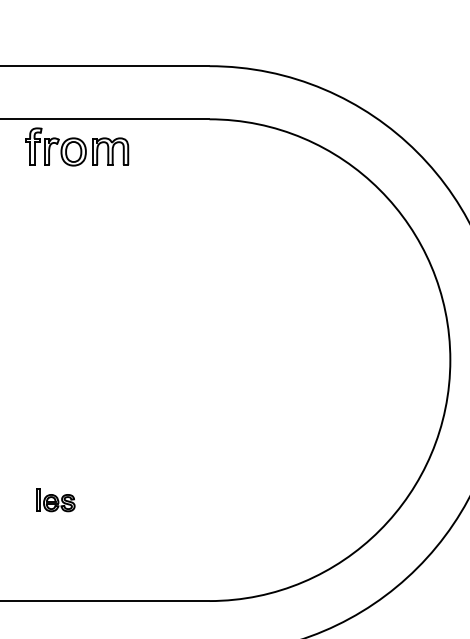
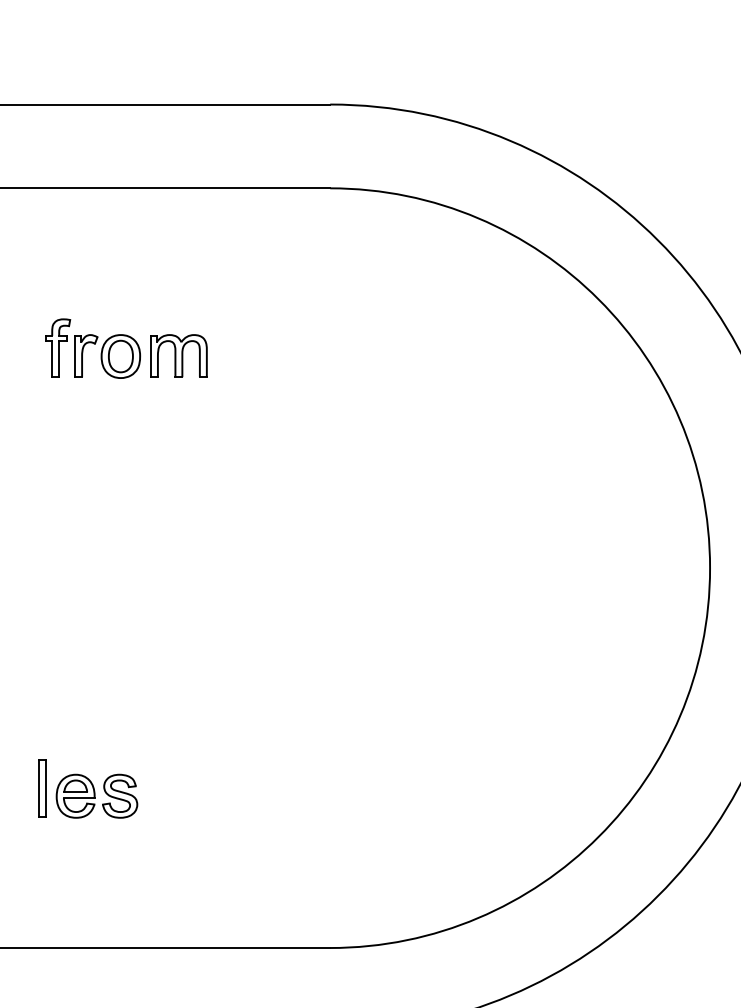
part: (77, 146) -> (126, 347), moved
part: (55, 500) -> (87, 789), size x1.67

